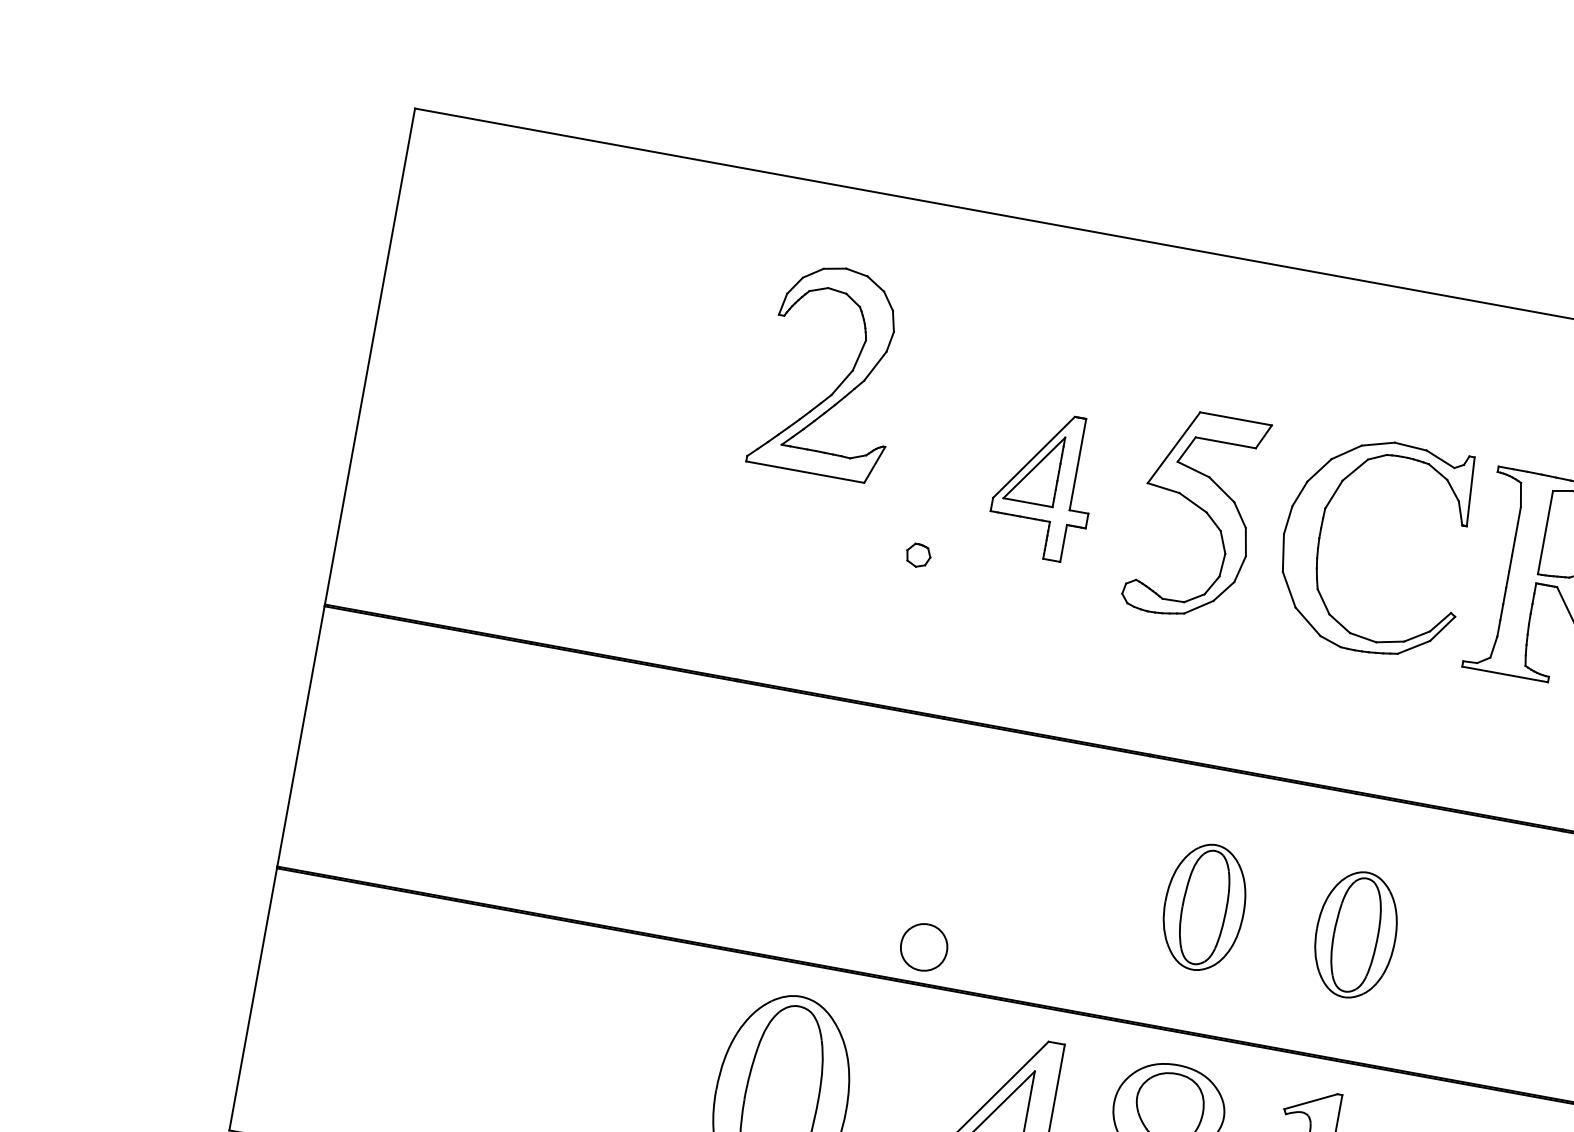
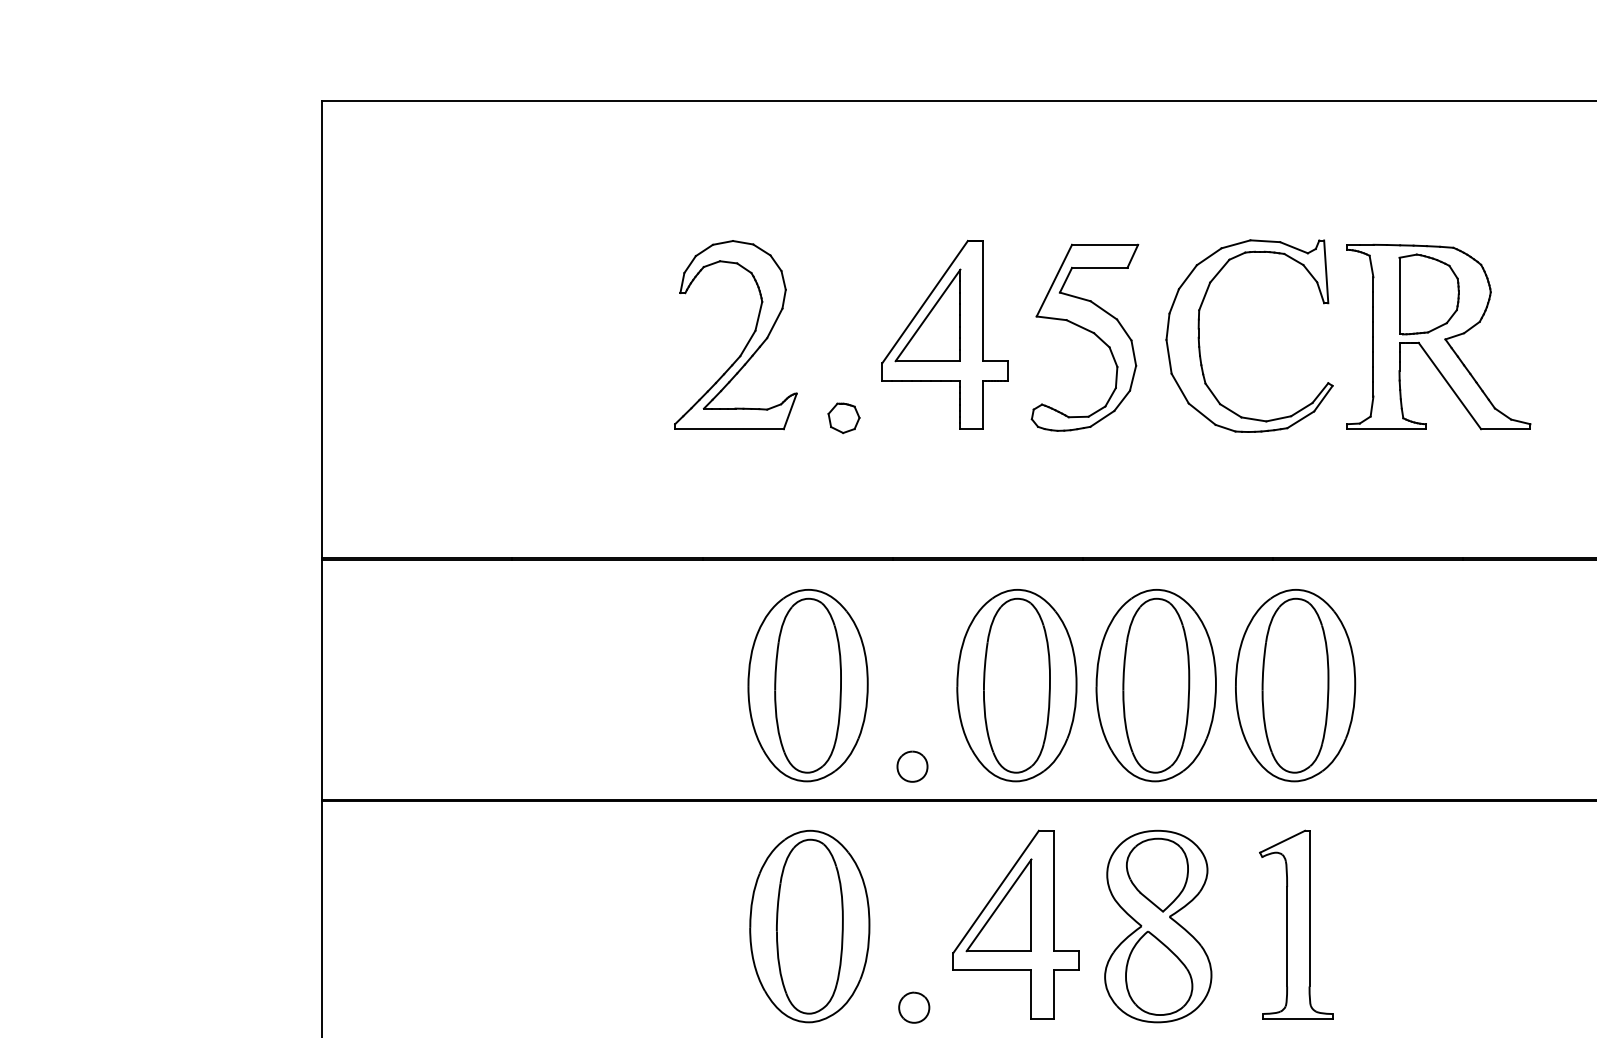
part: (840, 382) -> (746, 343), moved
part: (1044, 484) -> (944, 334), size x1.43
part: (917, 555) -> (843, 418), size x1.43
part: (826, 838) -> (807, 685), added
part: (1053, 879) -> (1016, 685), added
part: (1203, 907) -> (1155, 685), size x1.67
part: (1355, 934) -> (1295, 685), size x1.67
part: (924, 947) -> (912, 766), size x0.71

